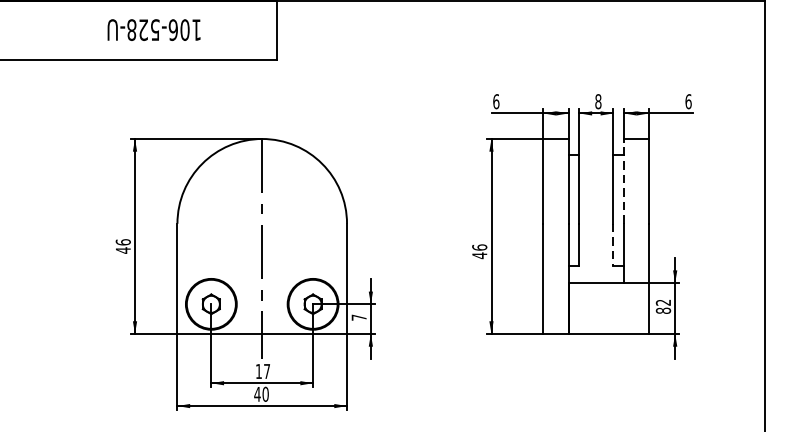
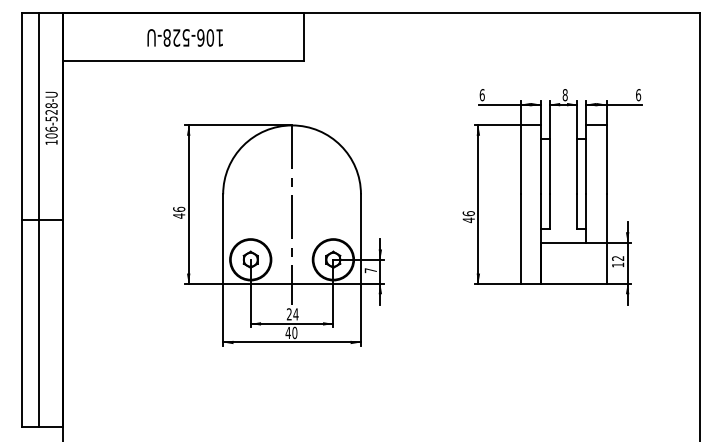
text: (153, 29) -> (184, 37), moved
line: (624, 180) -> (586, 159), dashed -> solid
line: (613, 246) -> (577, 212), dashed -> solid
text: (663, 310) -> (618, 264), 82 -> 12
text: (262, 371) -> (292, 314), 17 -> 24

